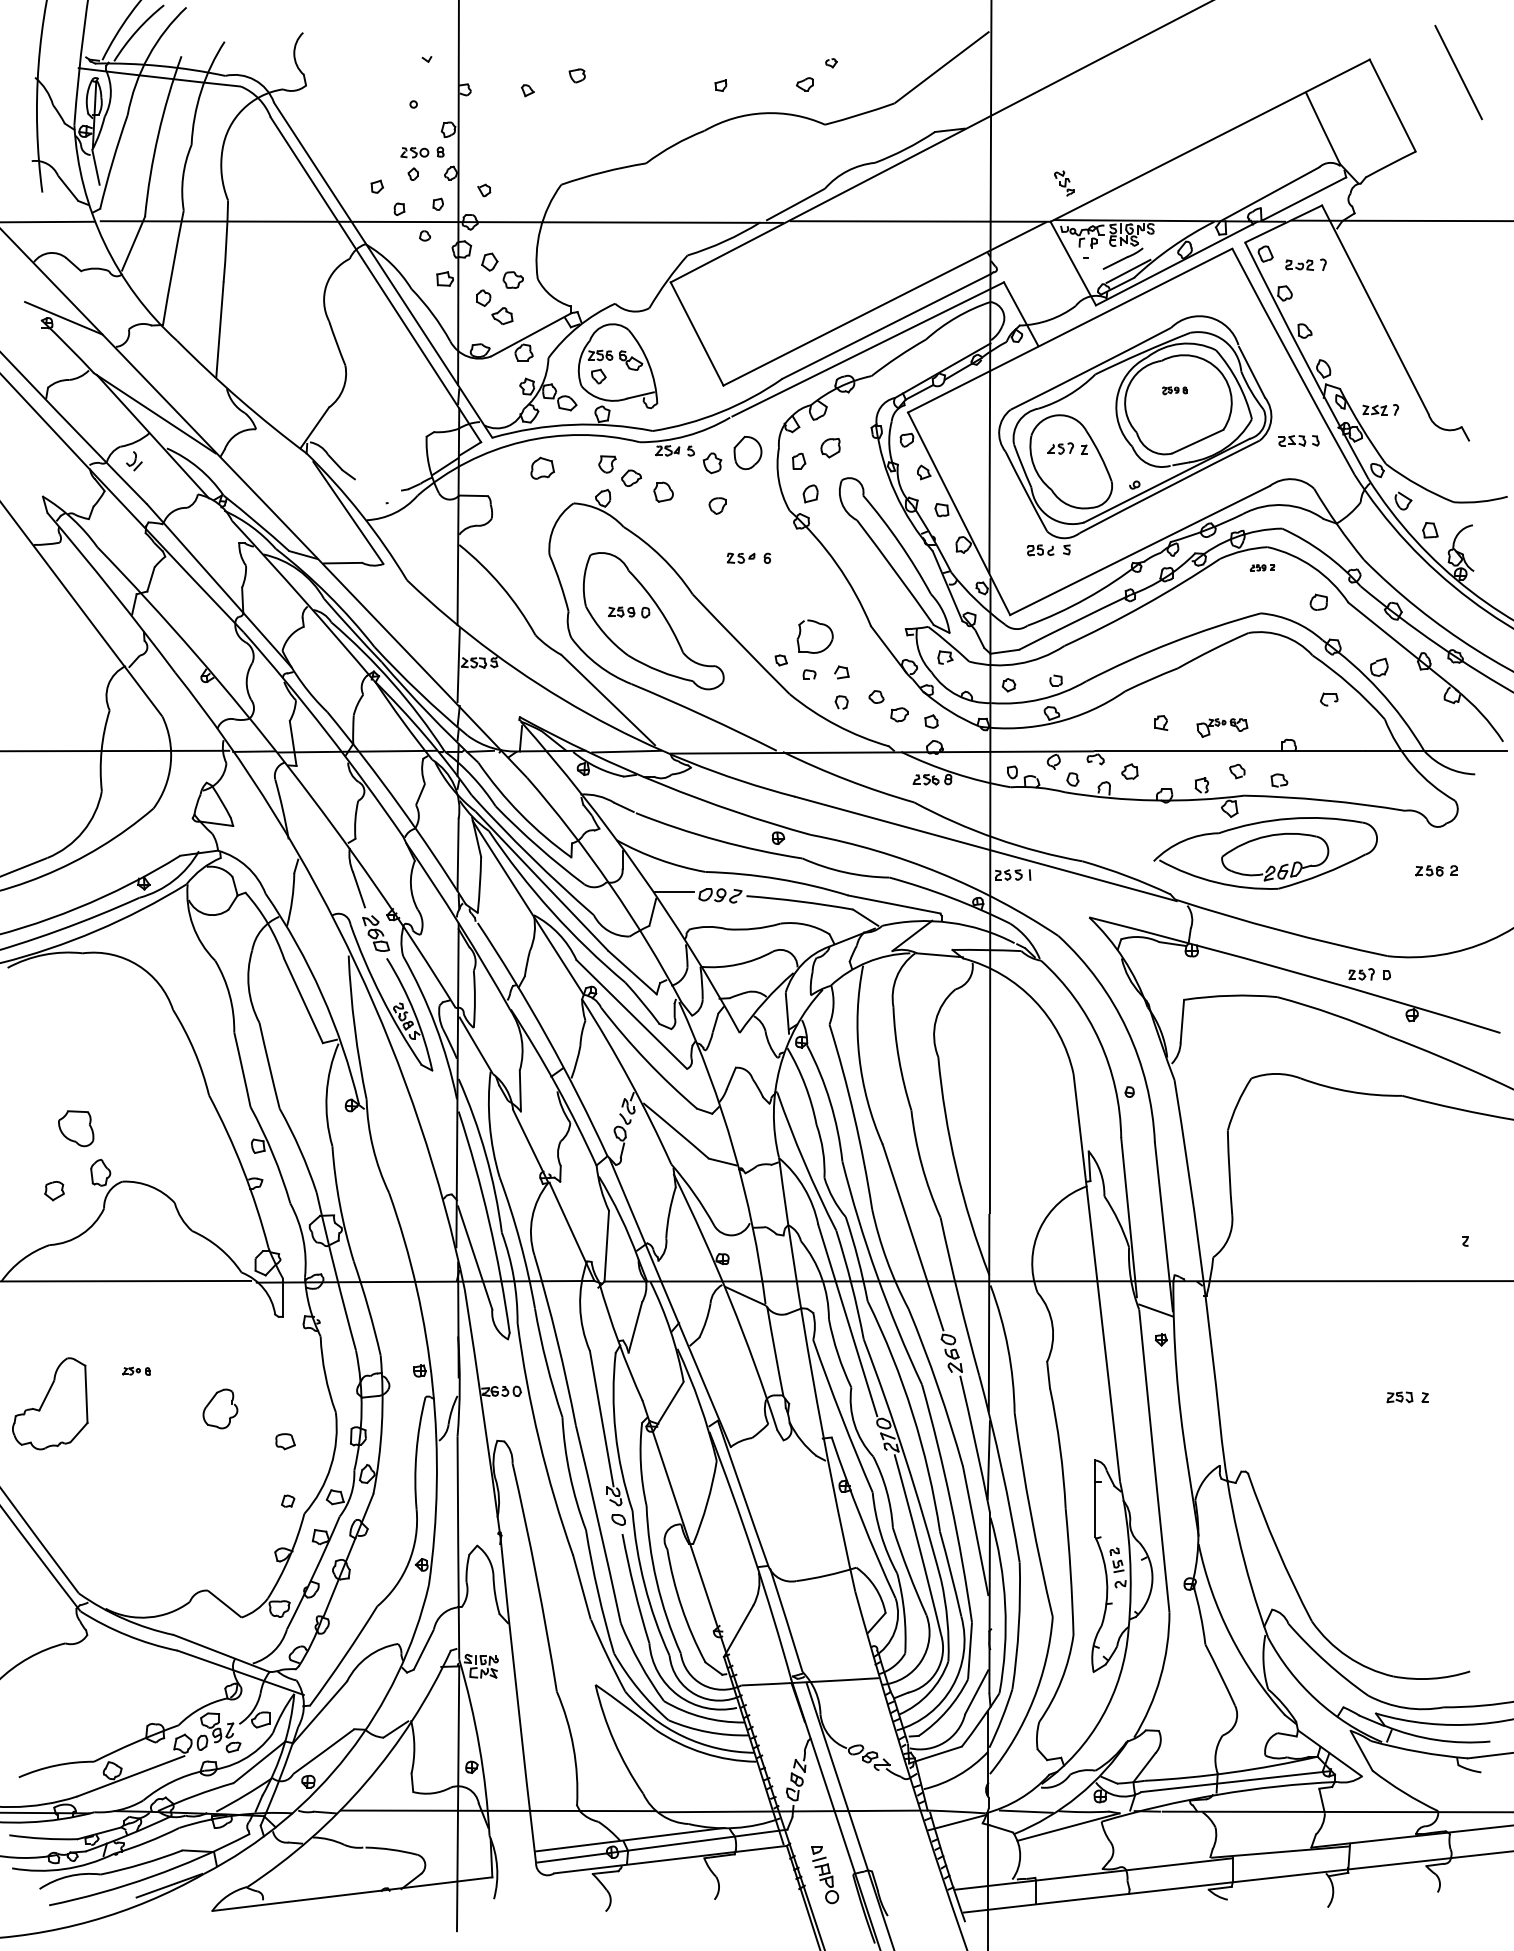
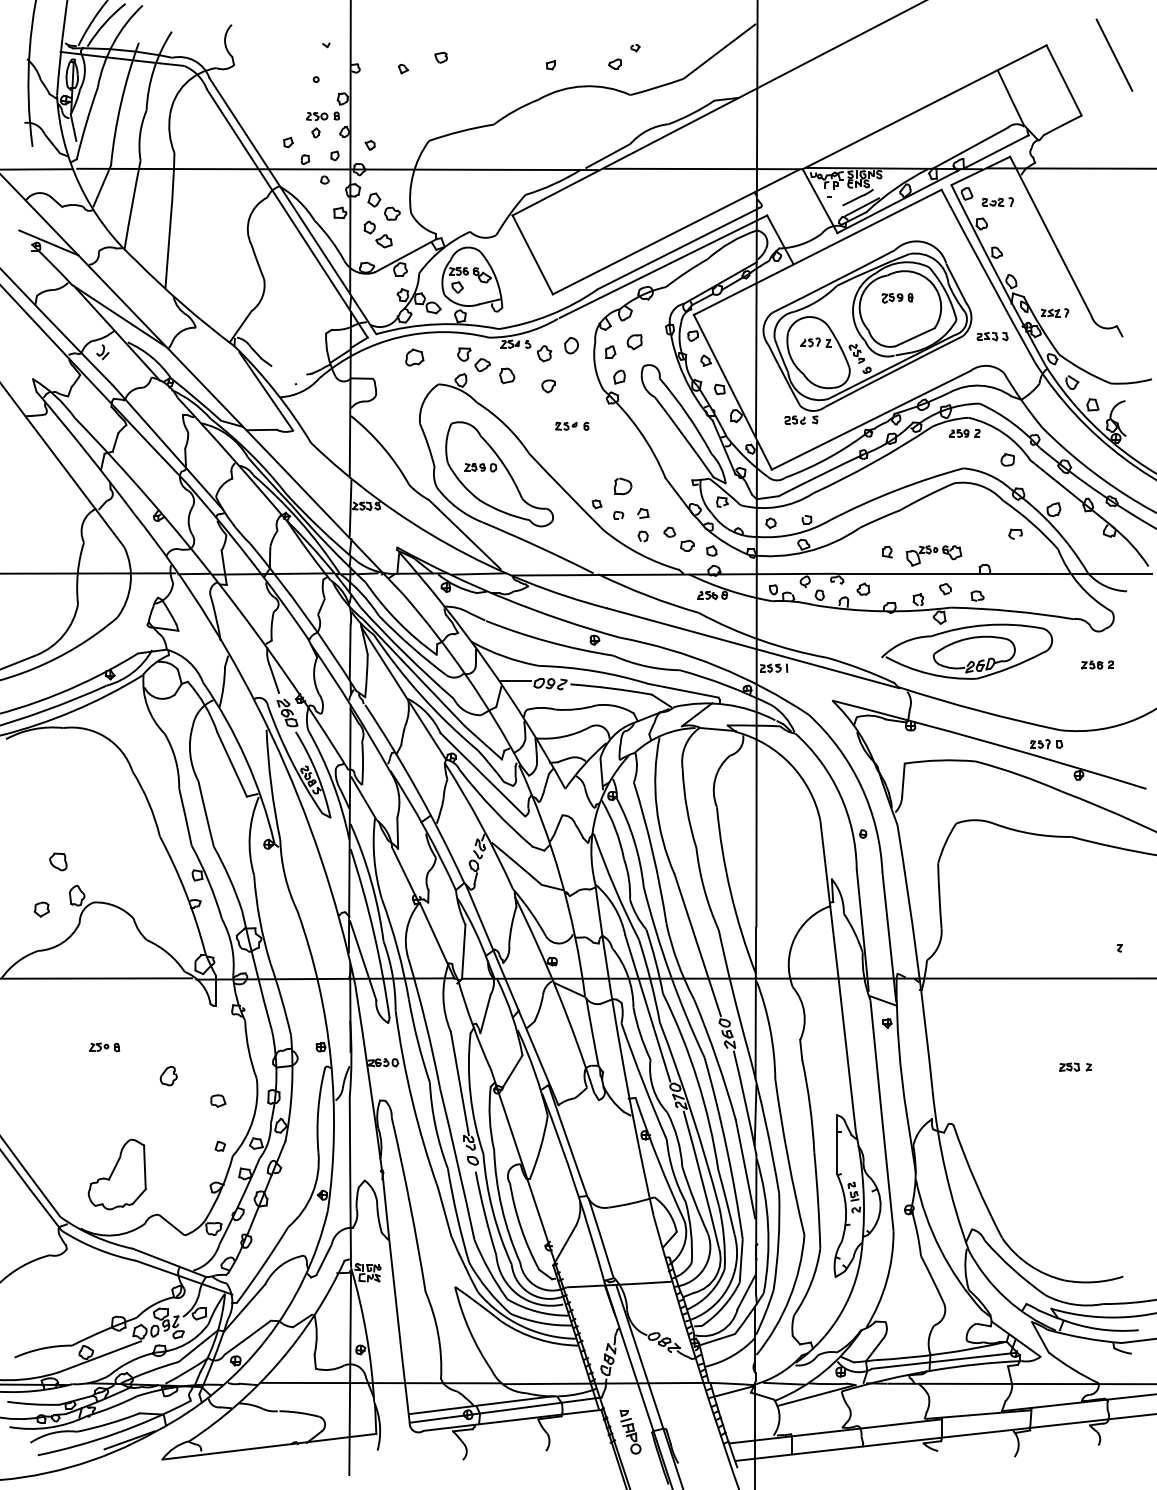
part: (1064, 183) -> (856, 353), moved
part: (1174, 390) -> (897, 298), size x1.67
part: (747, 452) -> (571, 345), size x0.62
part: (1262, 567) -> (964, 433), size x1.67
part: (815, 637) -> (623, 486), size x0.62
part: (1222, 727) -> (934, 555), size x1.43
part: (75, 1128) -> (57, 861), size x0.62
part: (136, 1371) -> (104, 1047), size x1.43
part: (50, 1403) -> (117, 1174), moved
part: (220, 1408) -> (168, 1075), size x0.62

